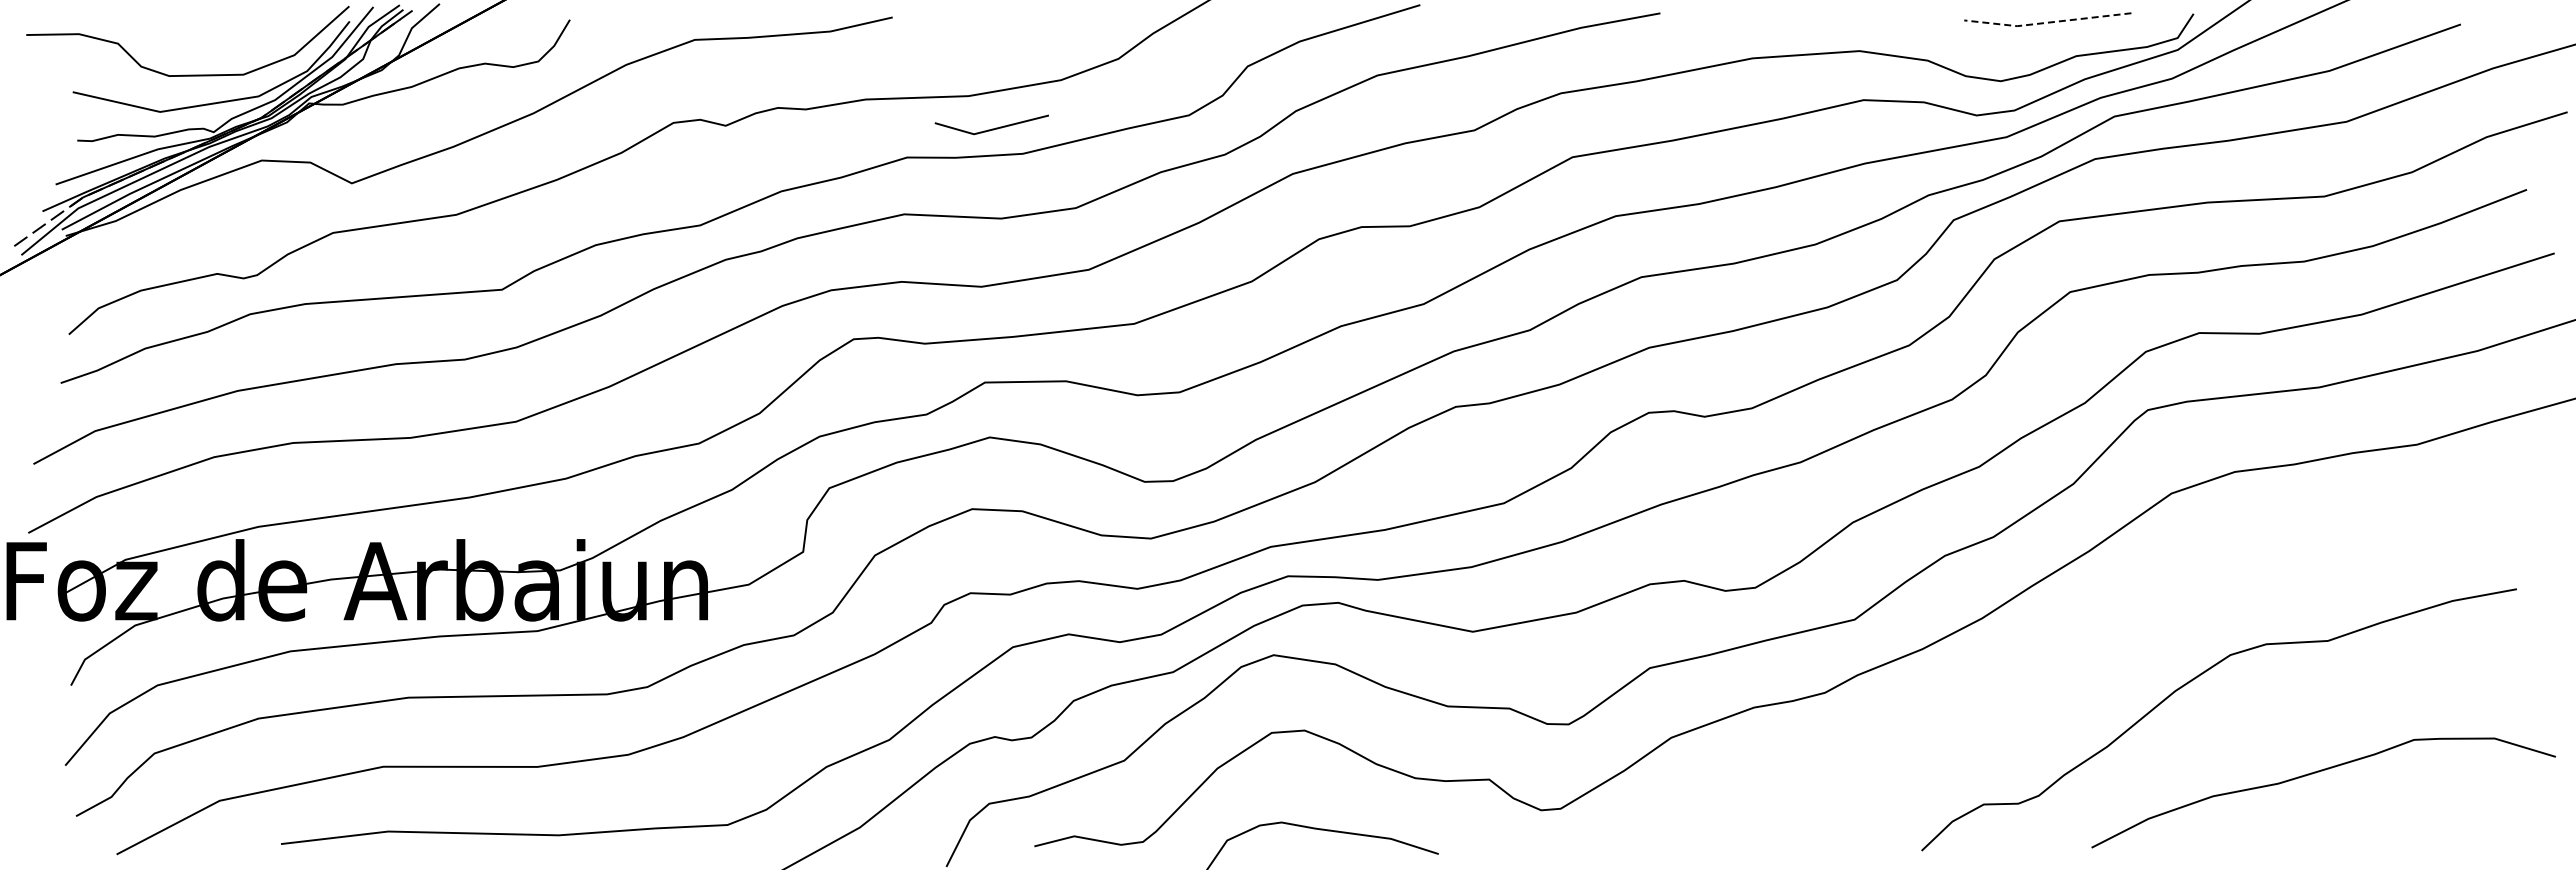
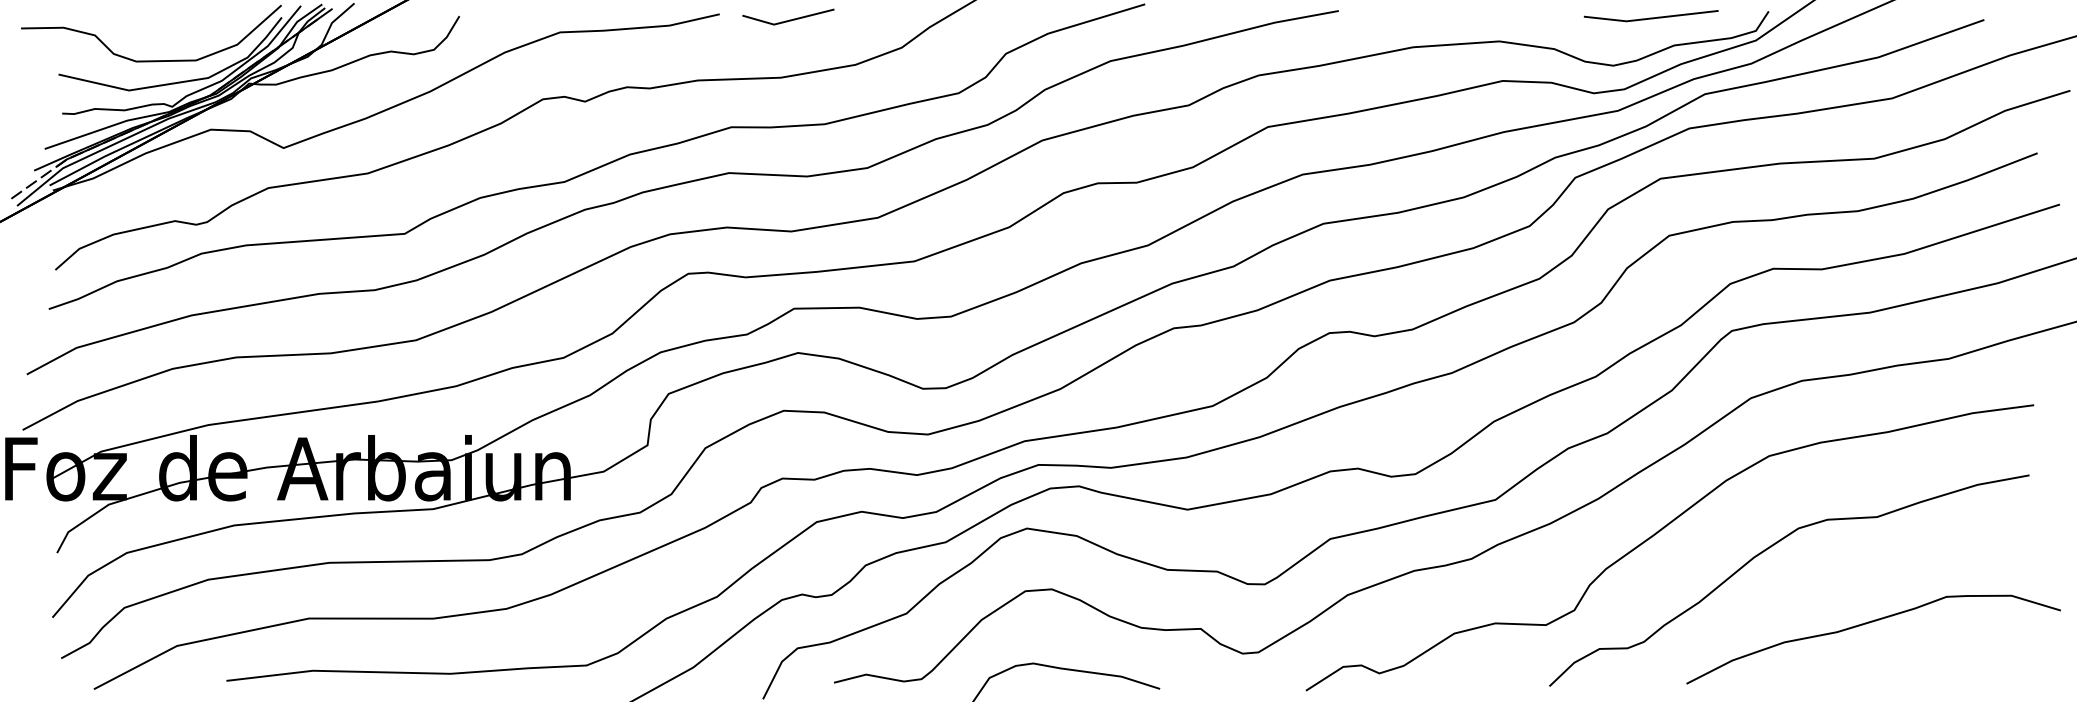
line: (2046, 22) -> (1650, 18), dashed -> solid
line: (992, 128) -> (788, 19), moved
curve: (2055, 661) -> (1657, 533), added

